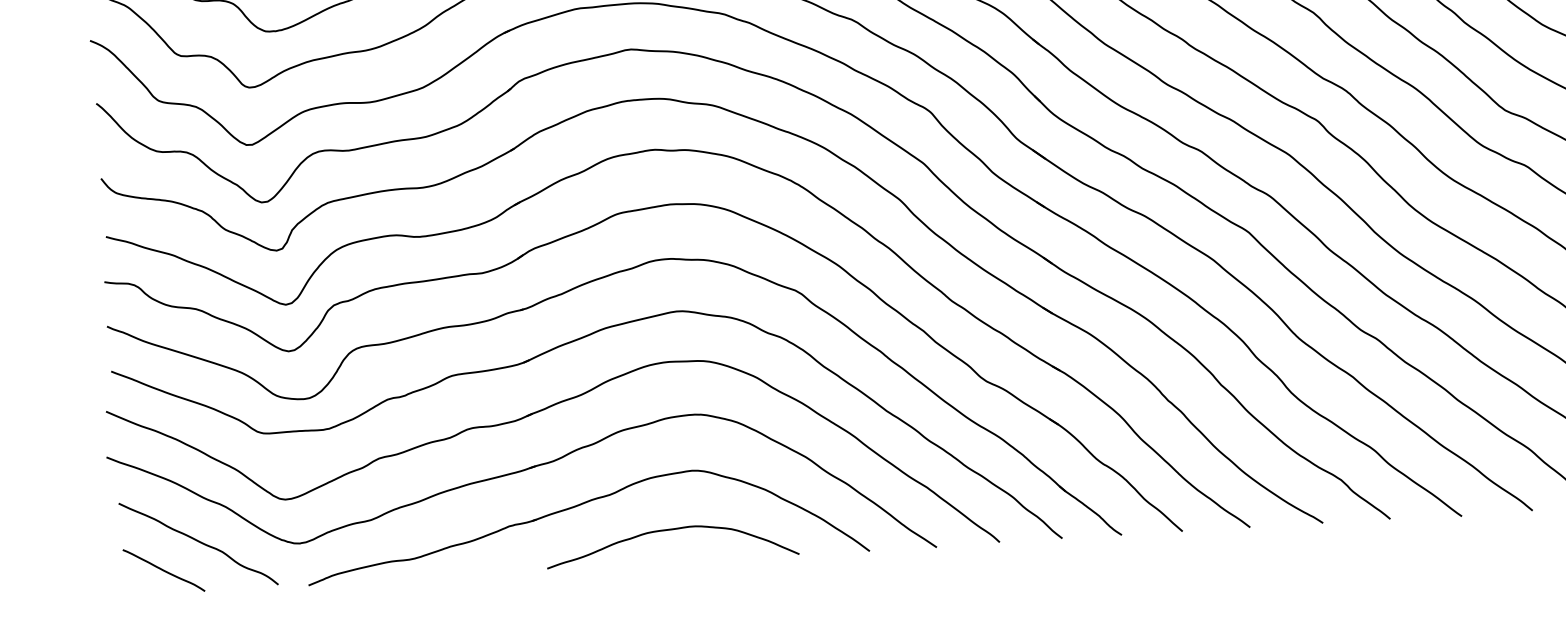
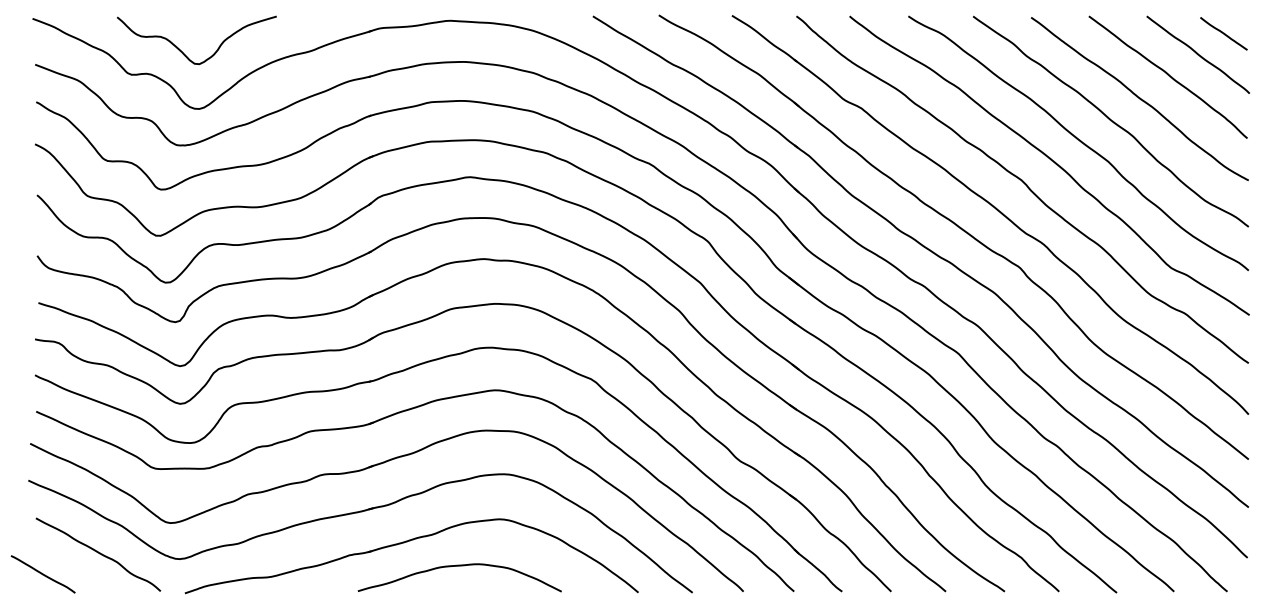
curve: (671, 530) -> (459, 566), moved
line: (163, 570) -> (42, 574), moved

